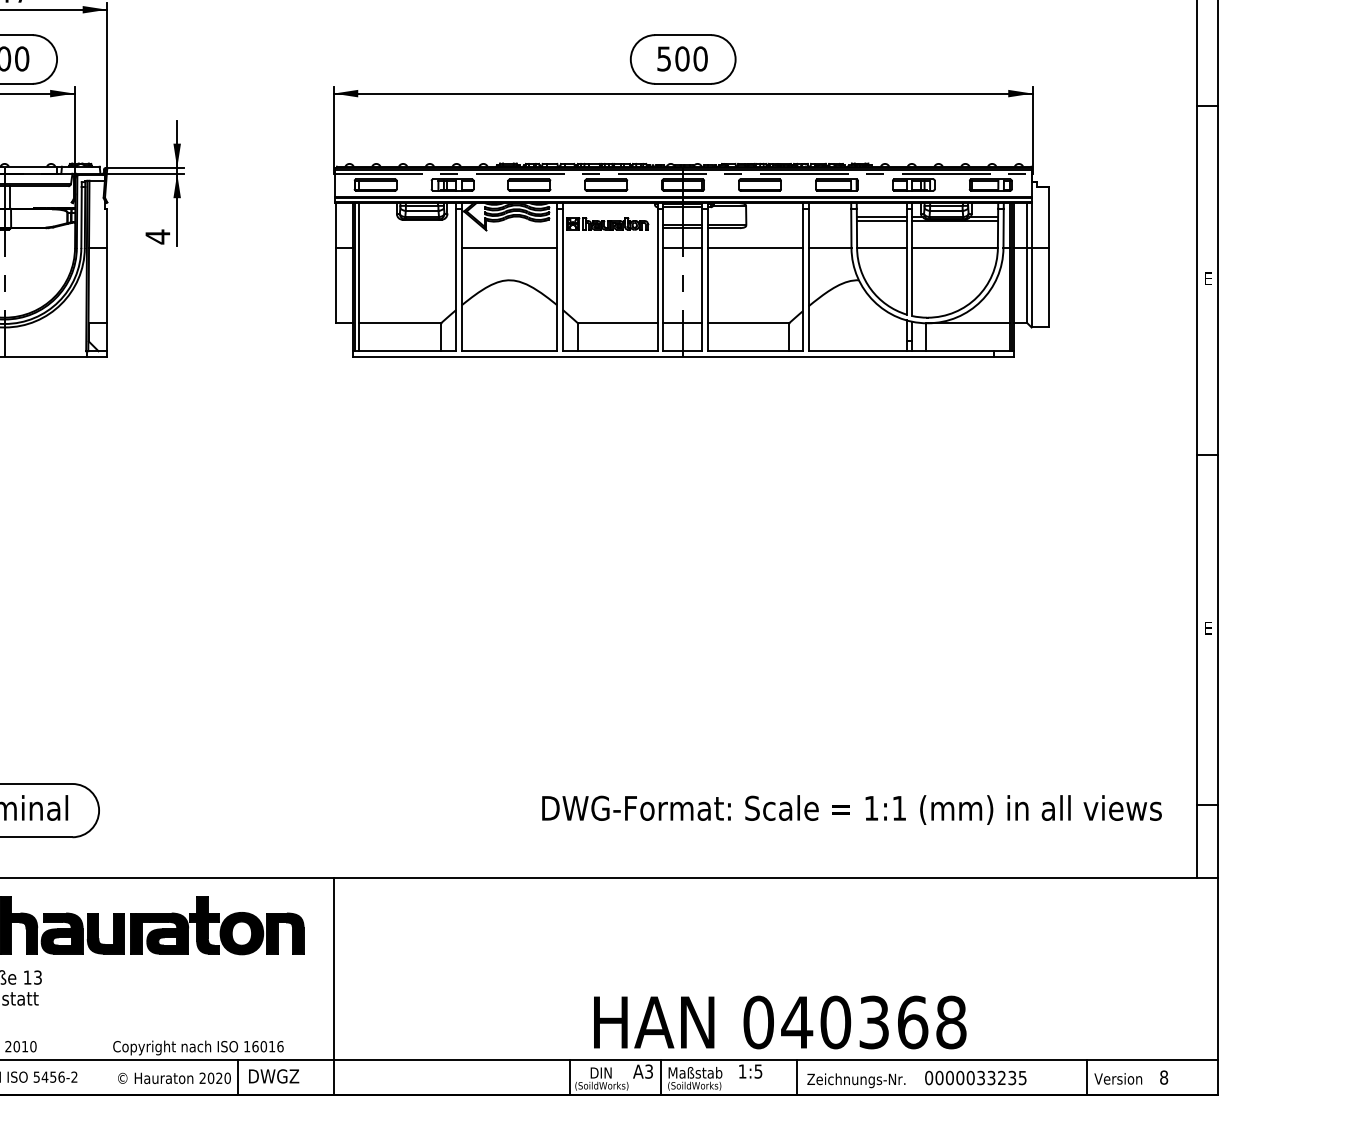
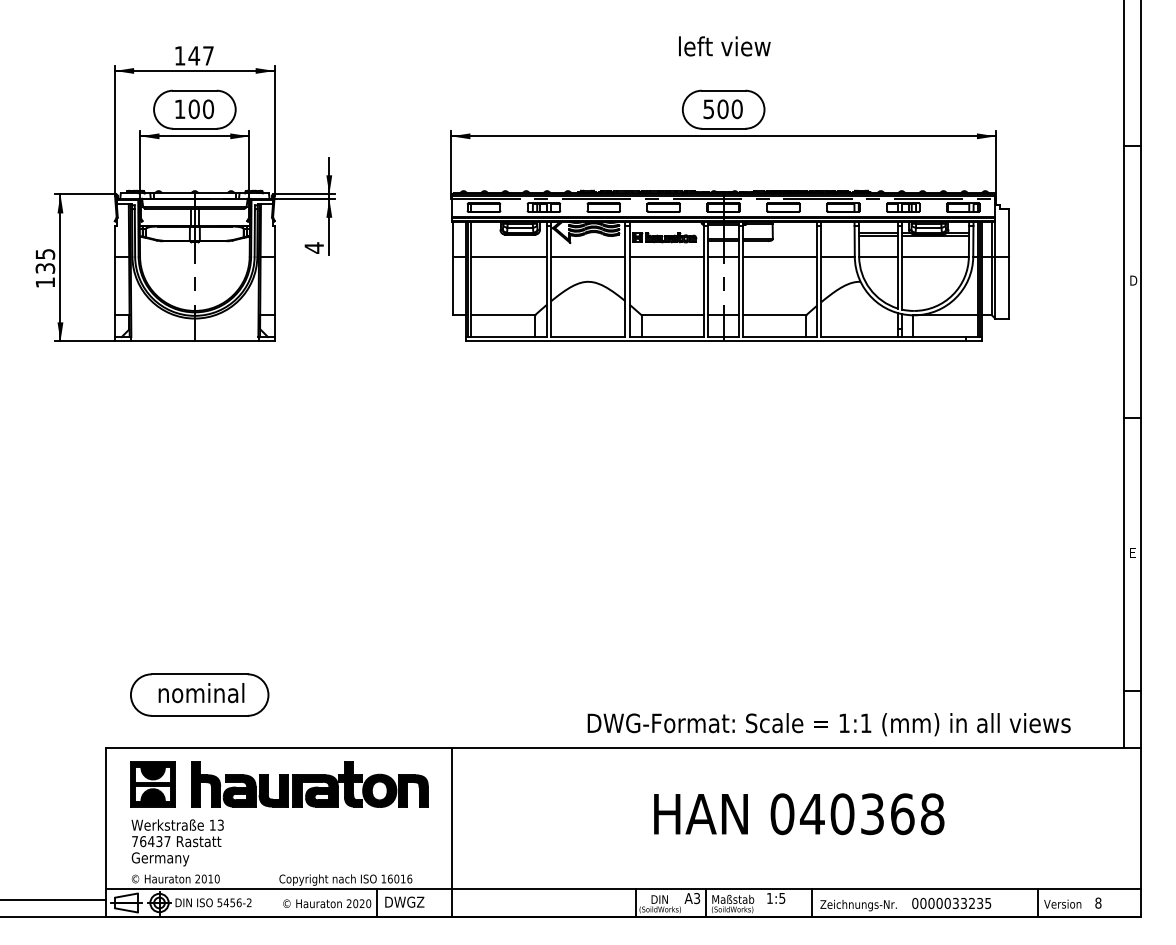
line: (407, 247) -> (508, 256), added
line: (609, 247) -> (666, 256), added
text: (1209, 278) -> (1133, 280), E -> D
text: (851, 809) -> (828, 724), moved
text: (780, 1022) -> (799, 814), moved

